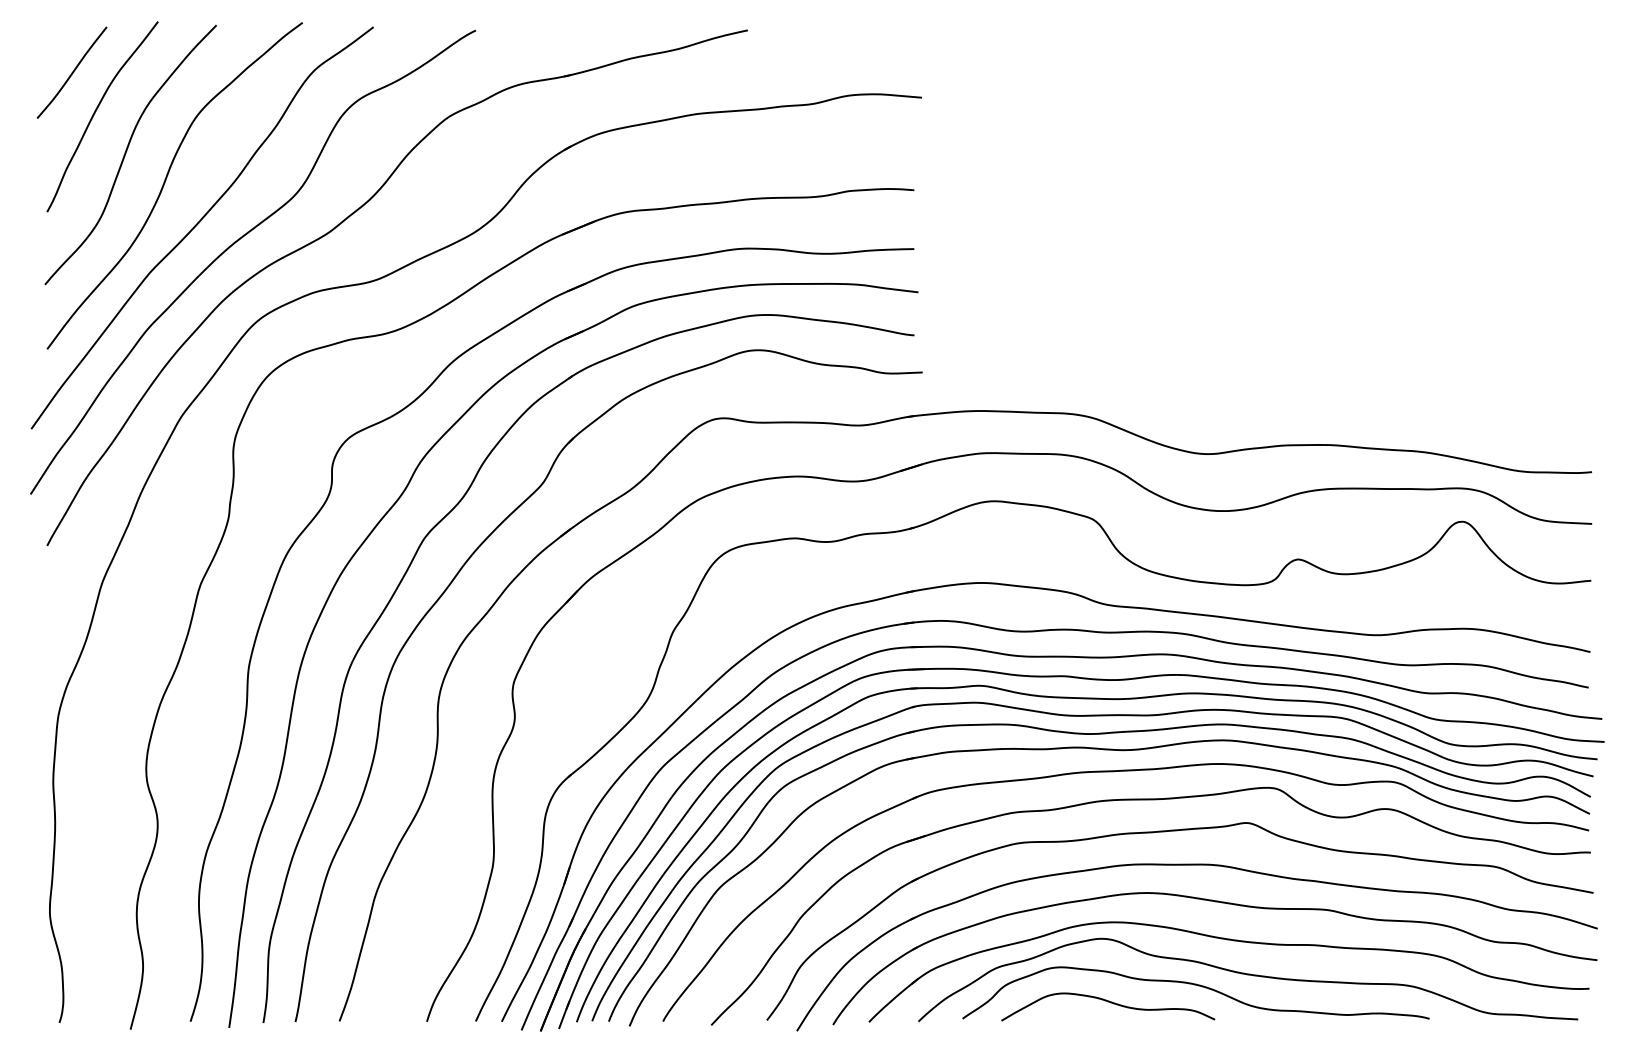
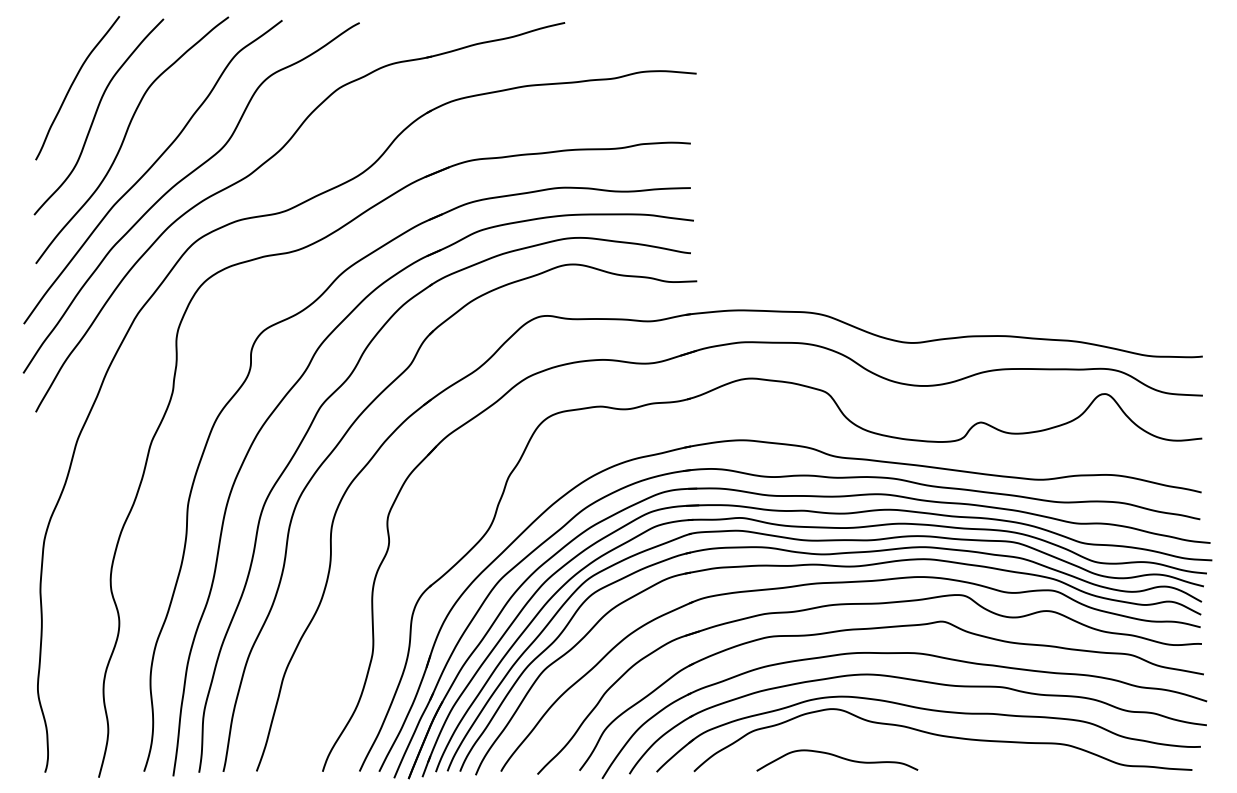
curve: (71, 72) -> (54, 54), removed
curve: (1198, 986) -> (905, 745), removed

